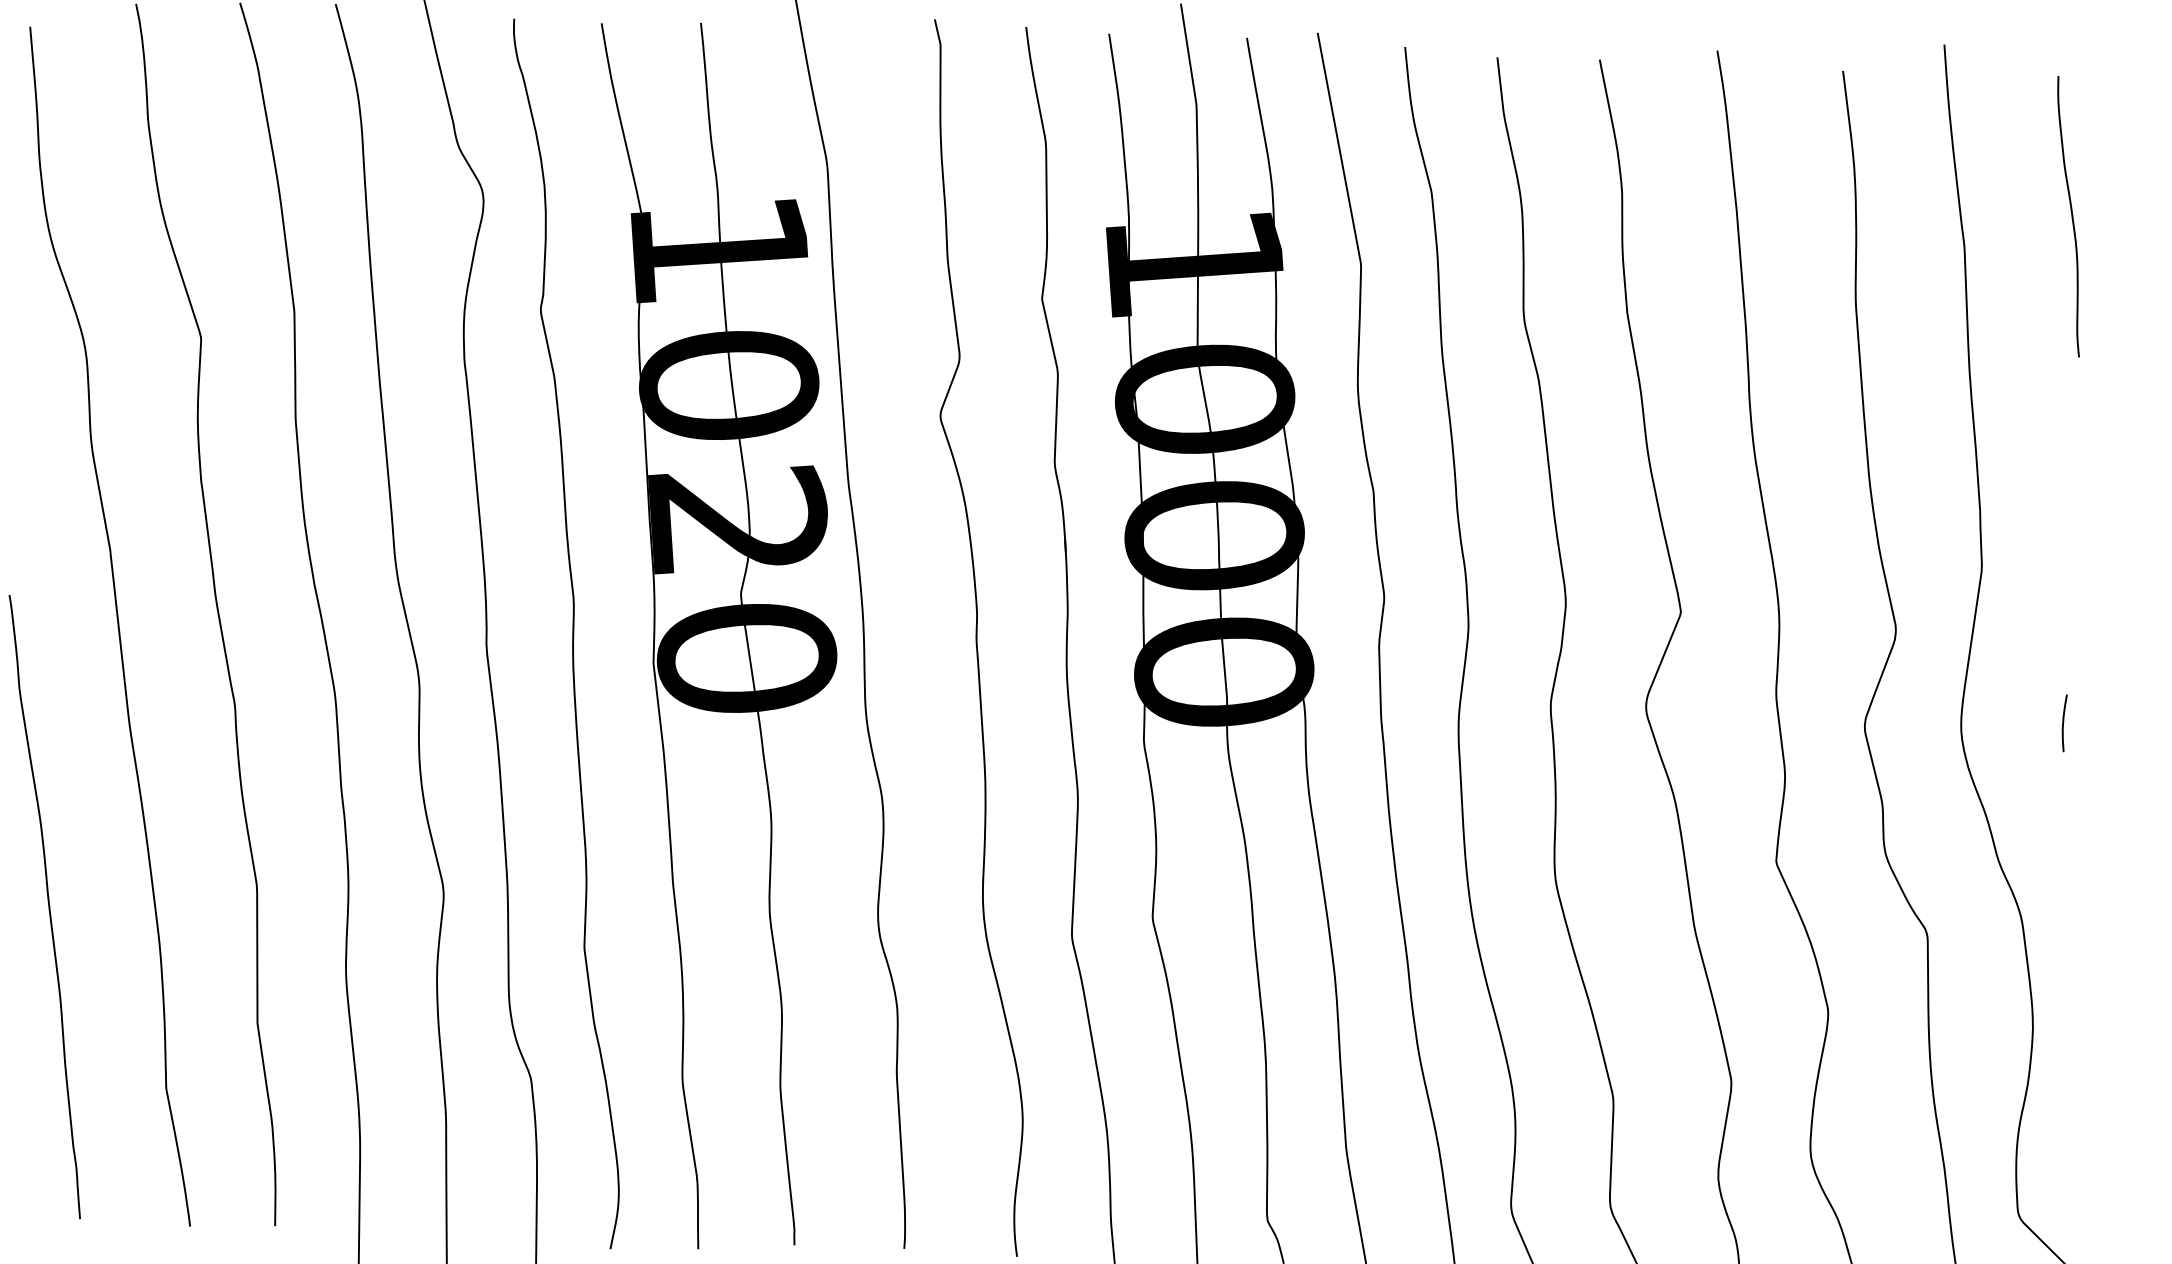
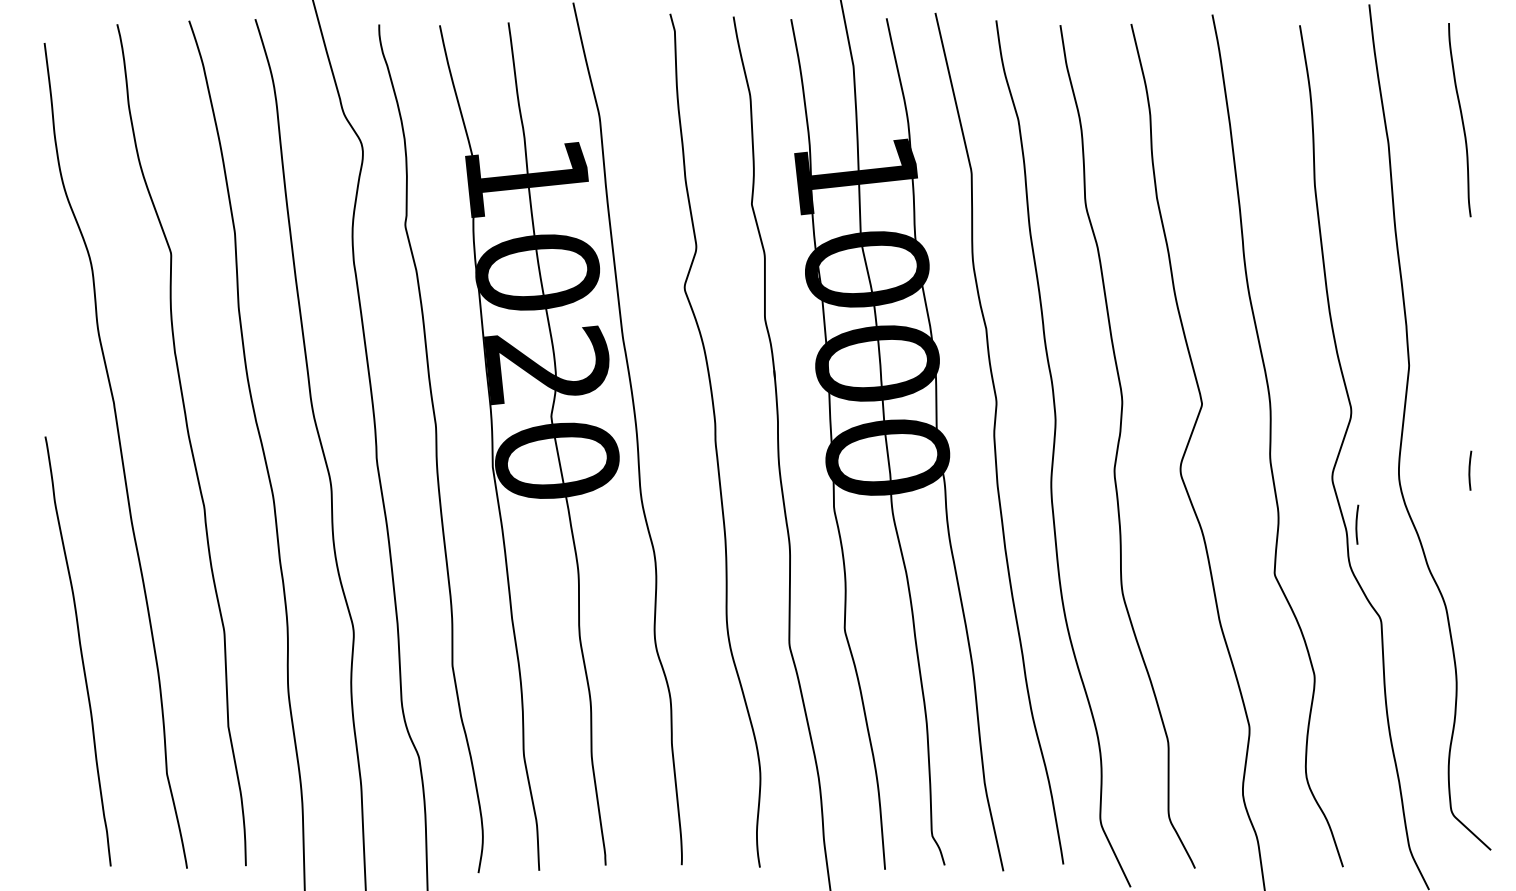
curve: (1898, 794) -> (1357, 524), added

